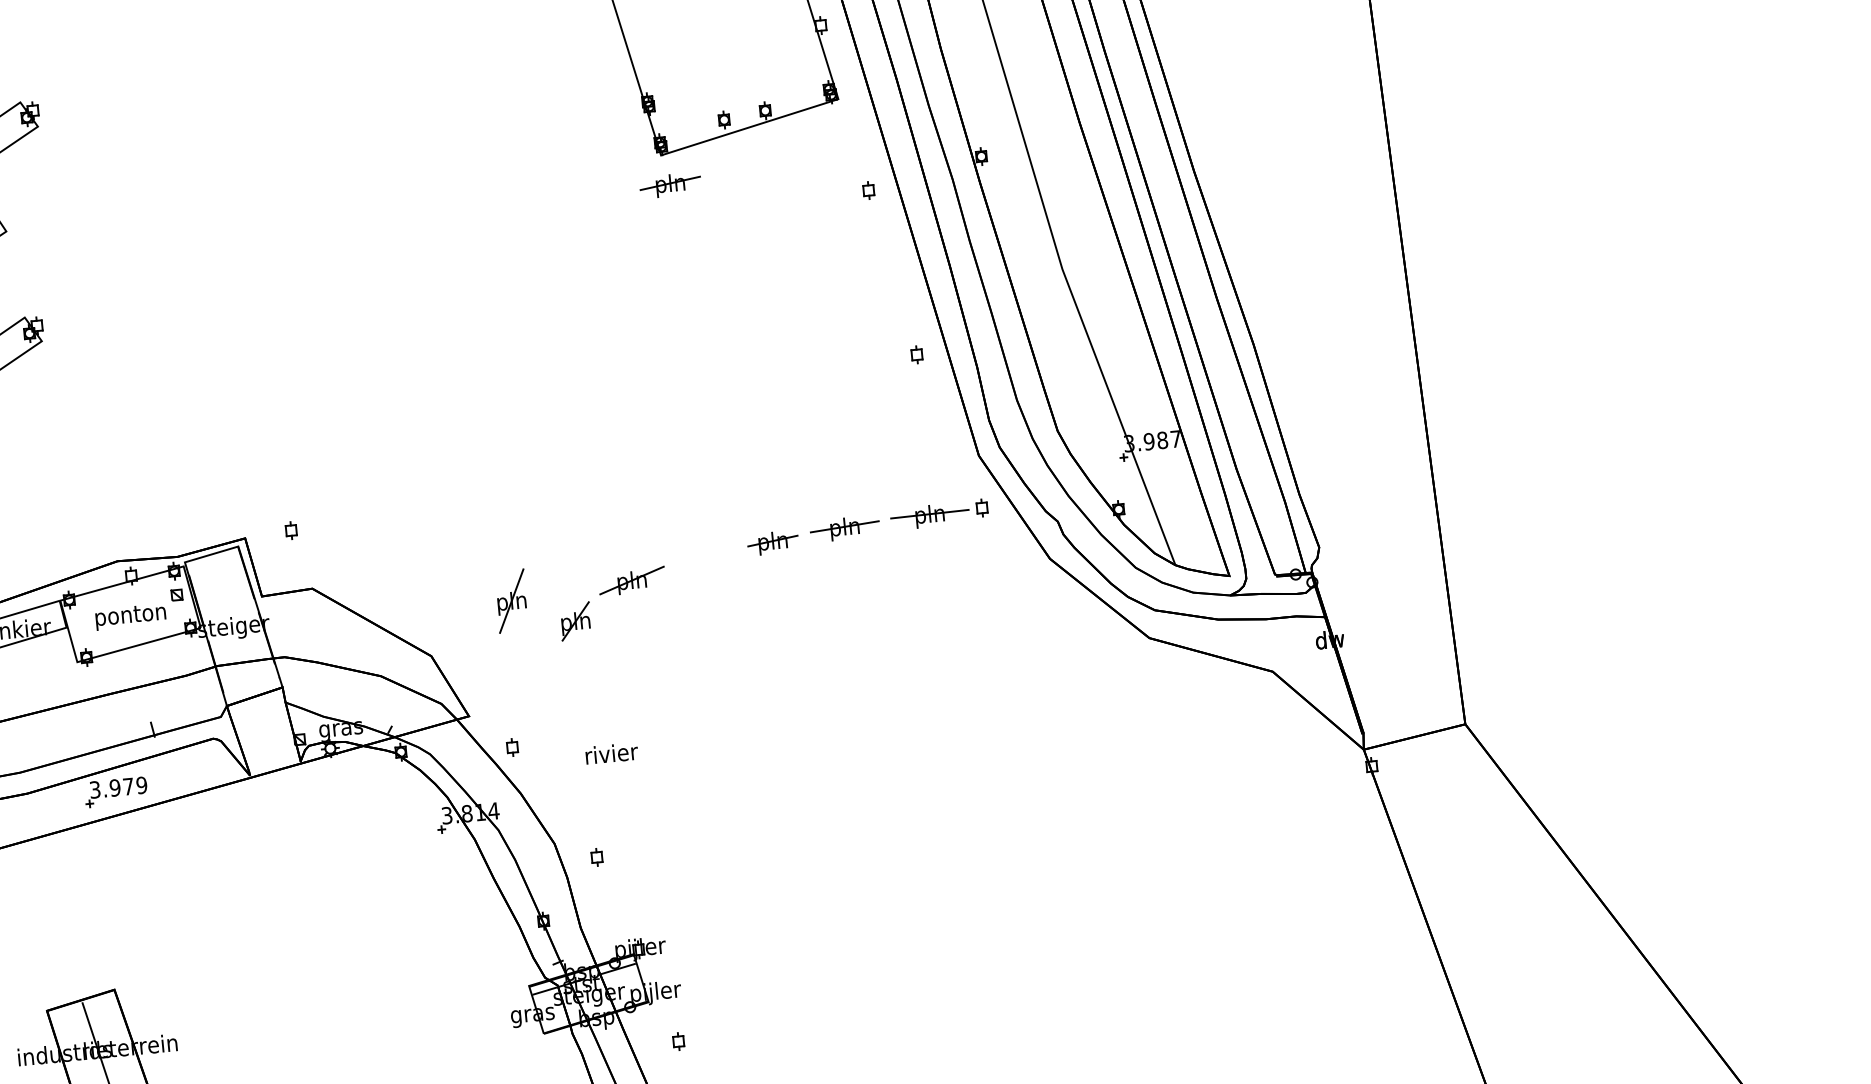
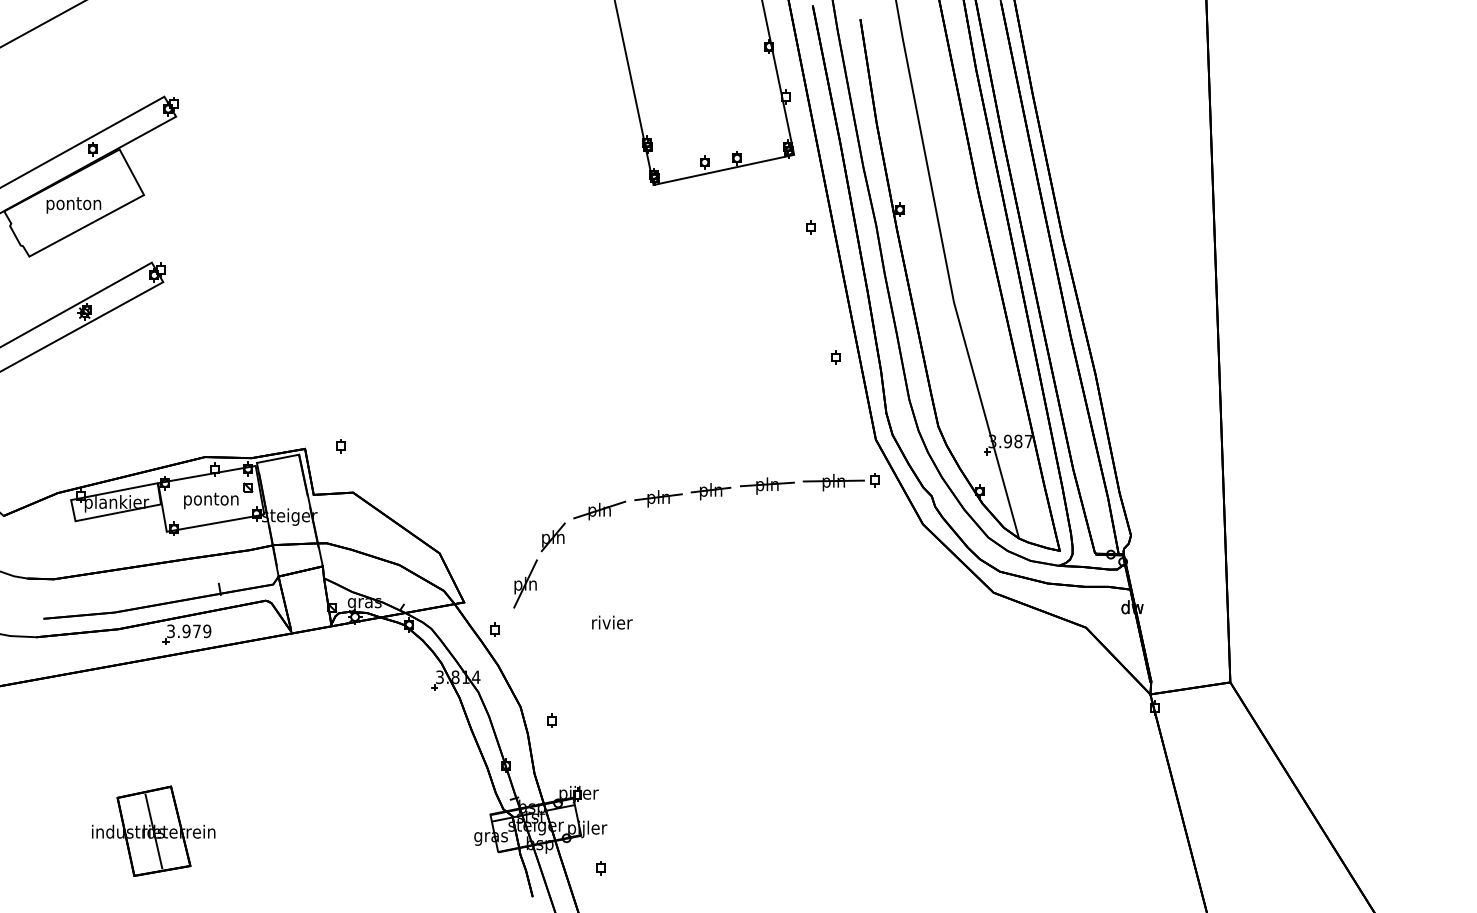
part: (670, 185) -> (658, 498), moved
part: (511, 600) -> (525, 583), moved
text: (612, 753) -> (612, 622), moved

